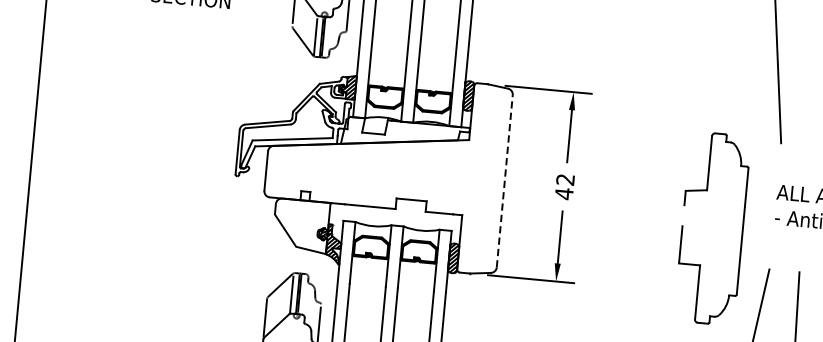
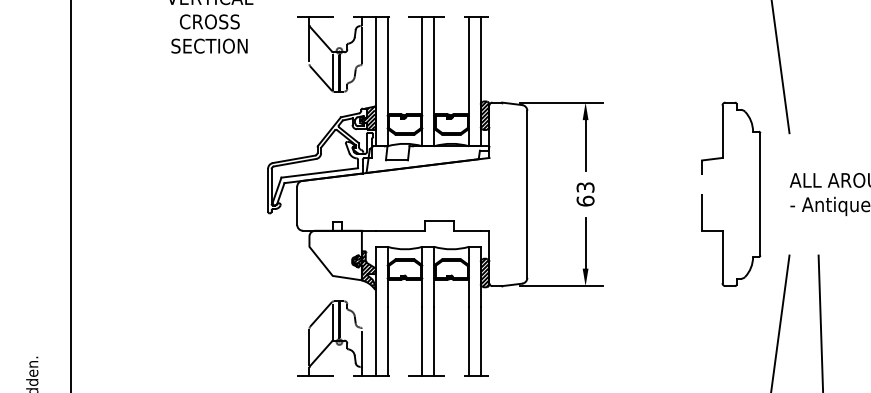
line: (504, 181) -> (527, 194), dashed -> solid
text: (564, 186) -> (585, 194), 42 -> 63
part: (741, 230) -> (759, 193), moved

